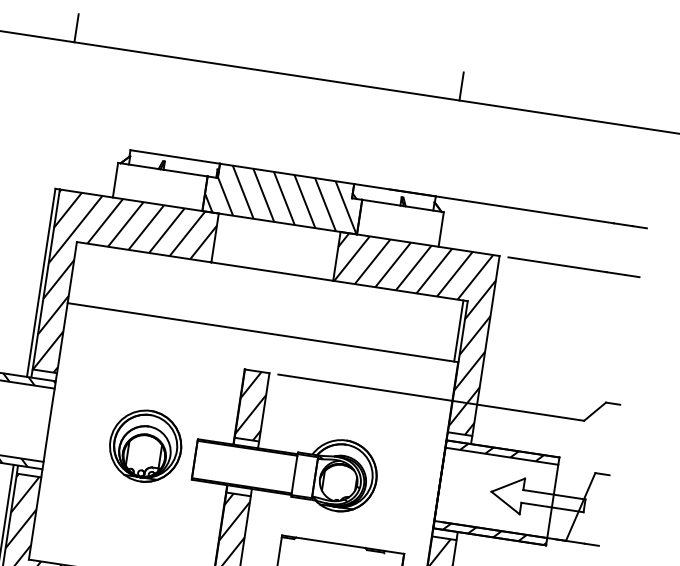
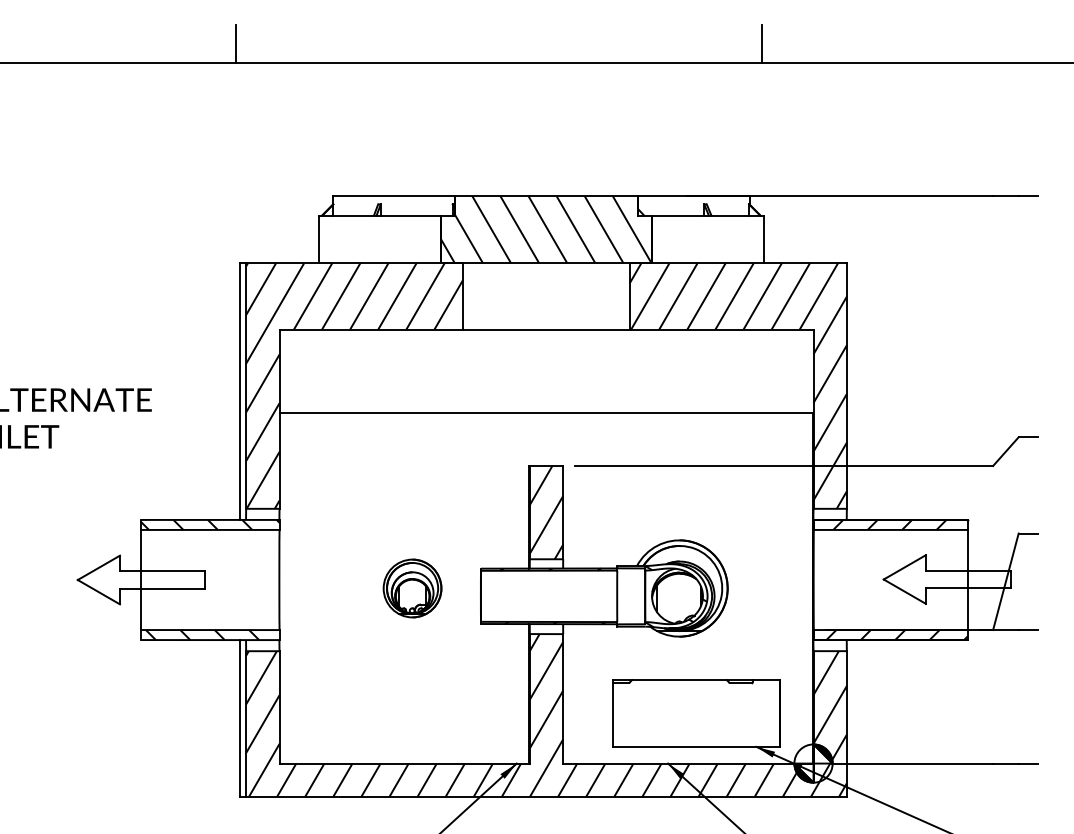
line: (574, 266) -> (948, 262), removed
line: (458, 331) -> (807, 371), removed
part: (145, 446) -> (412, 588), size x0.6

